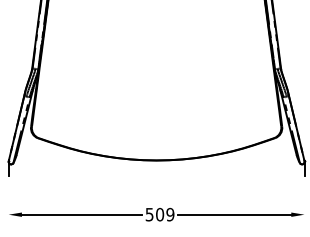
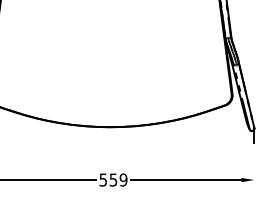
text: (160, 214) -> (113, 179), 509 -> 559

